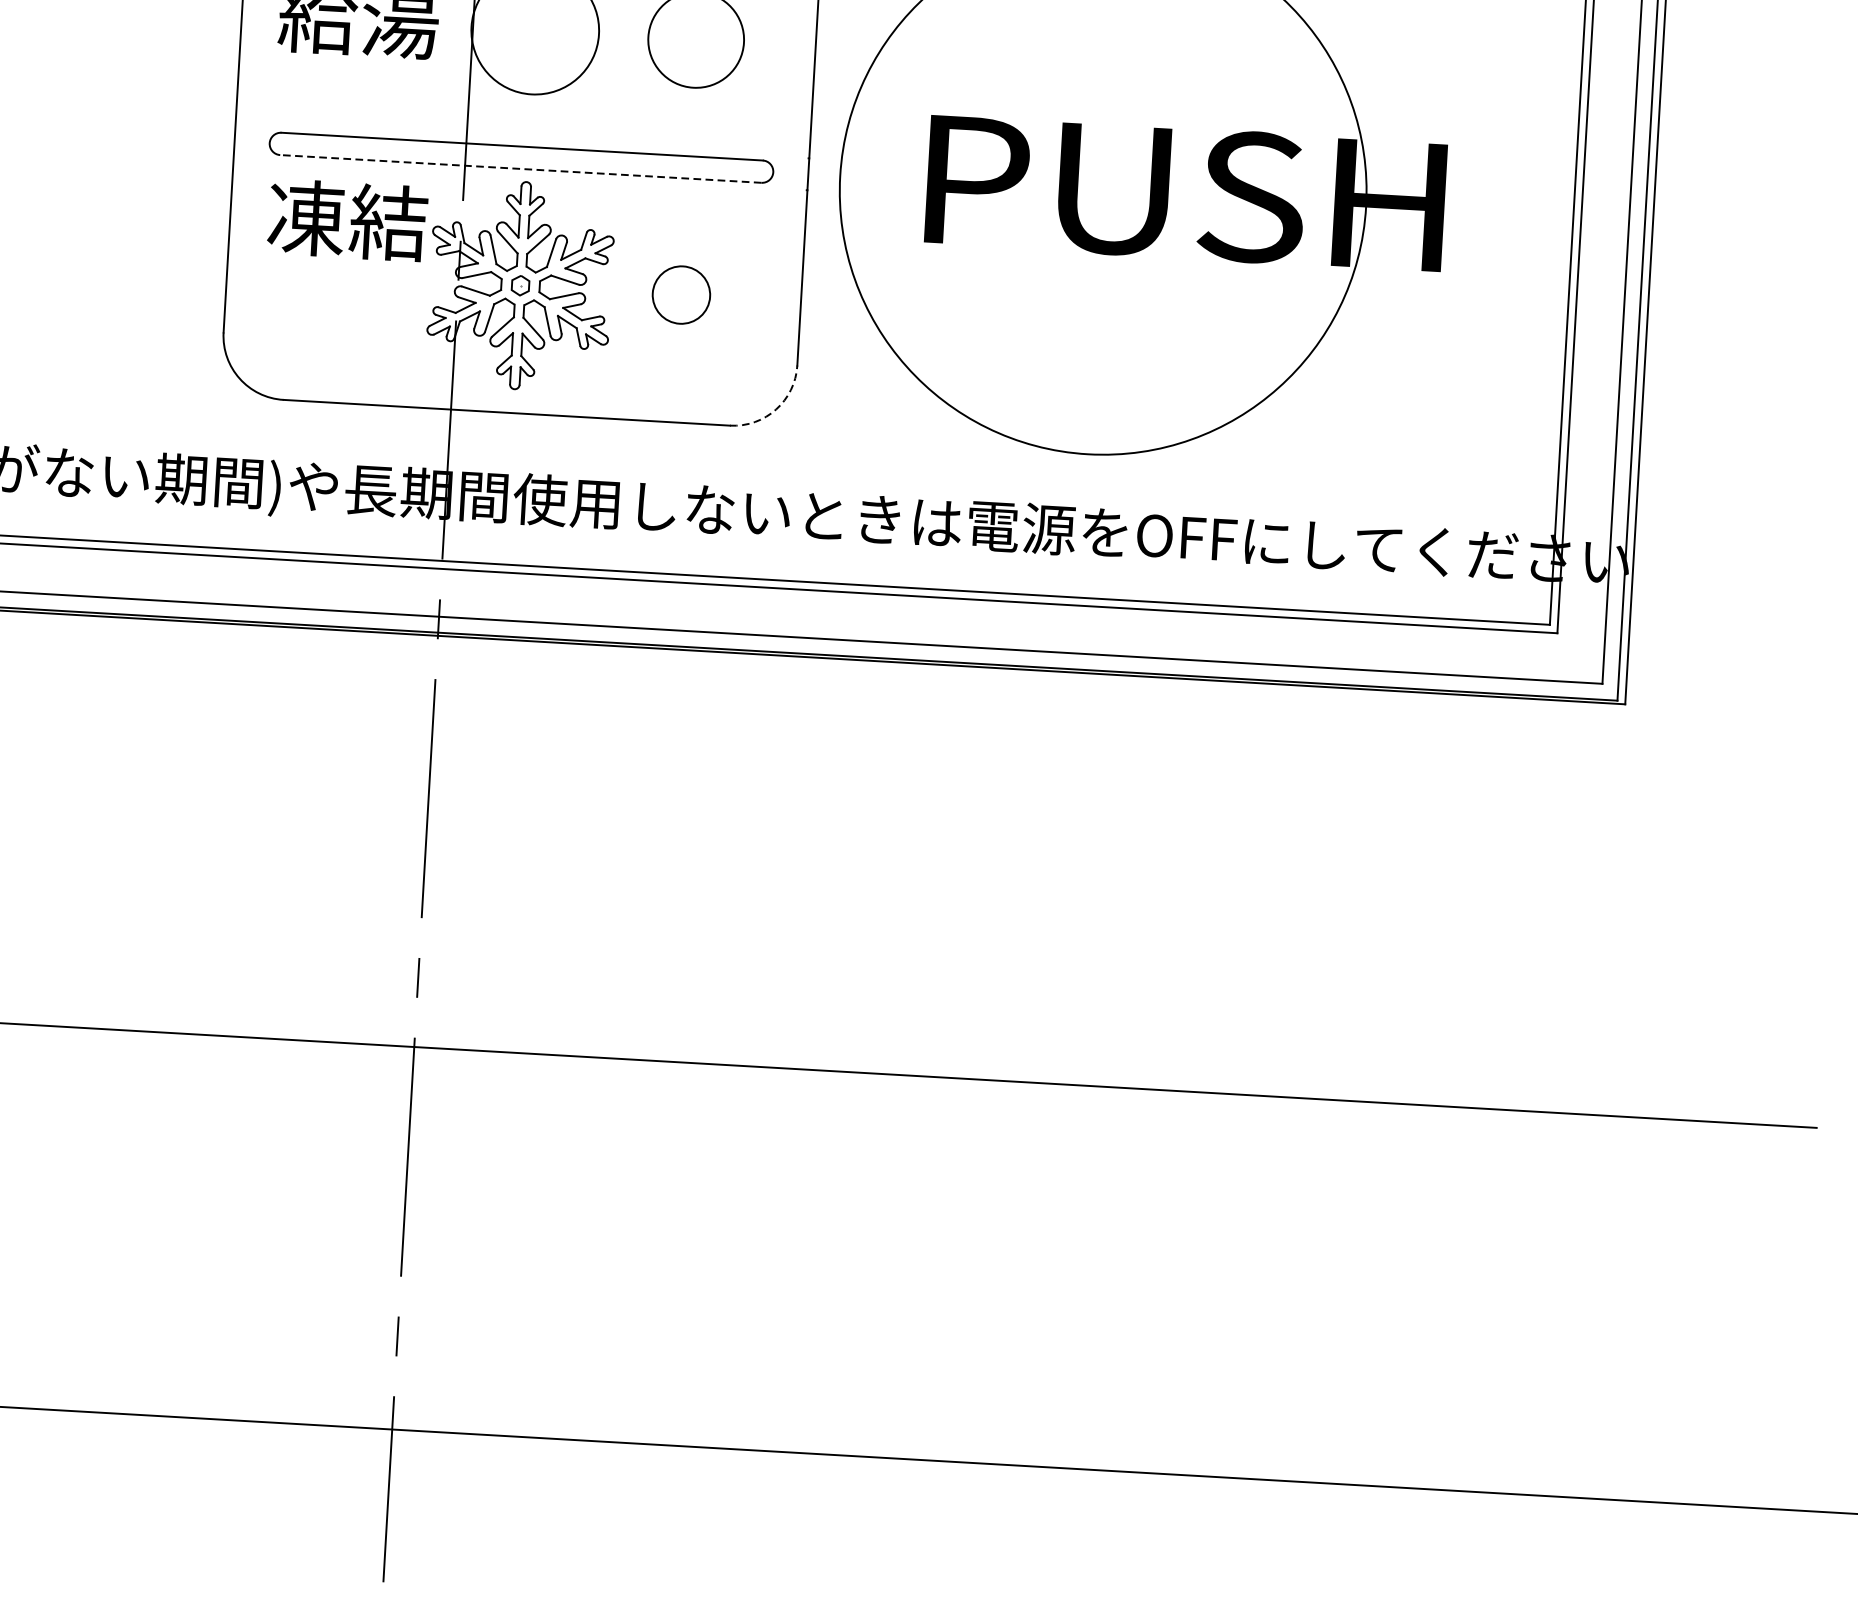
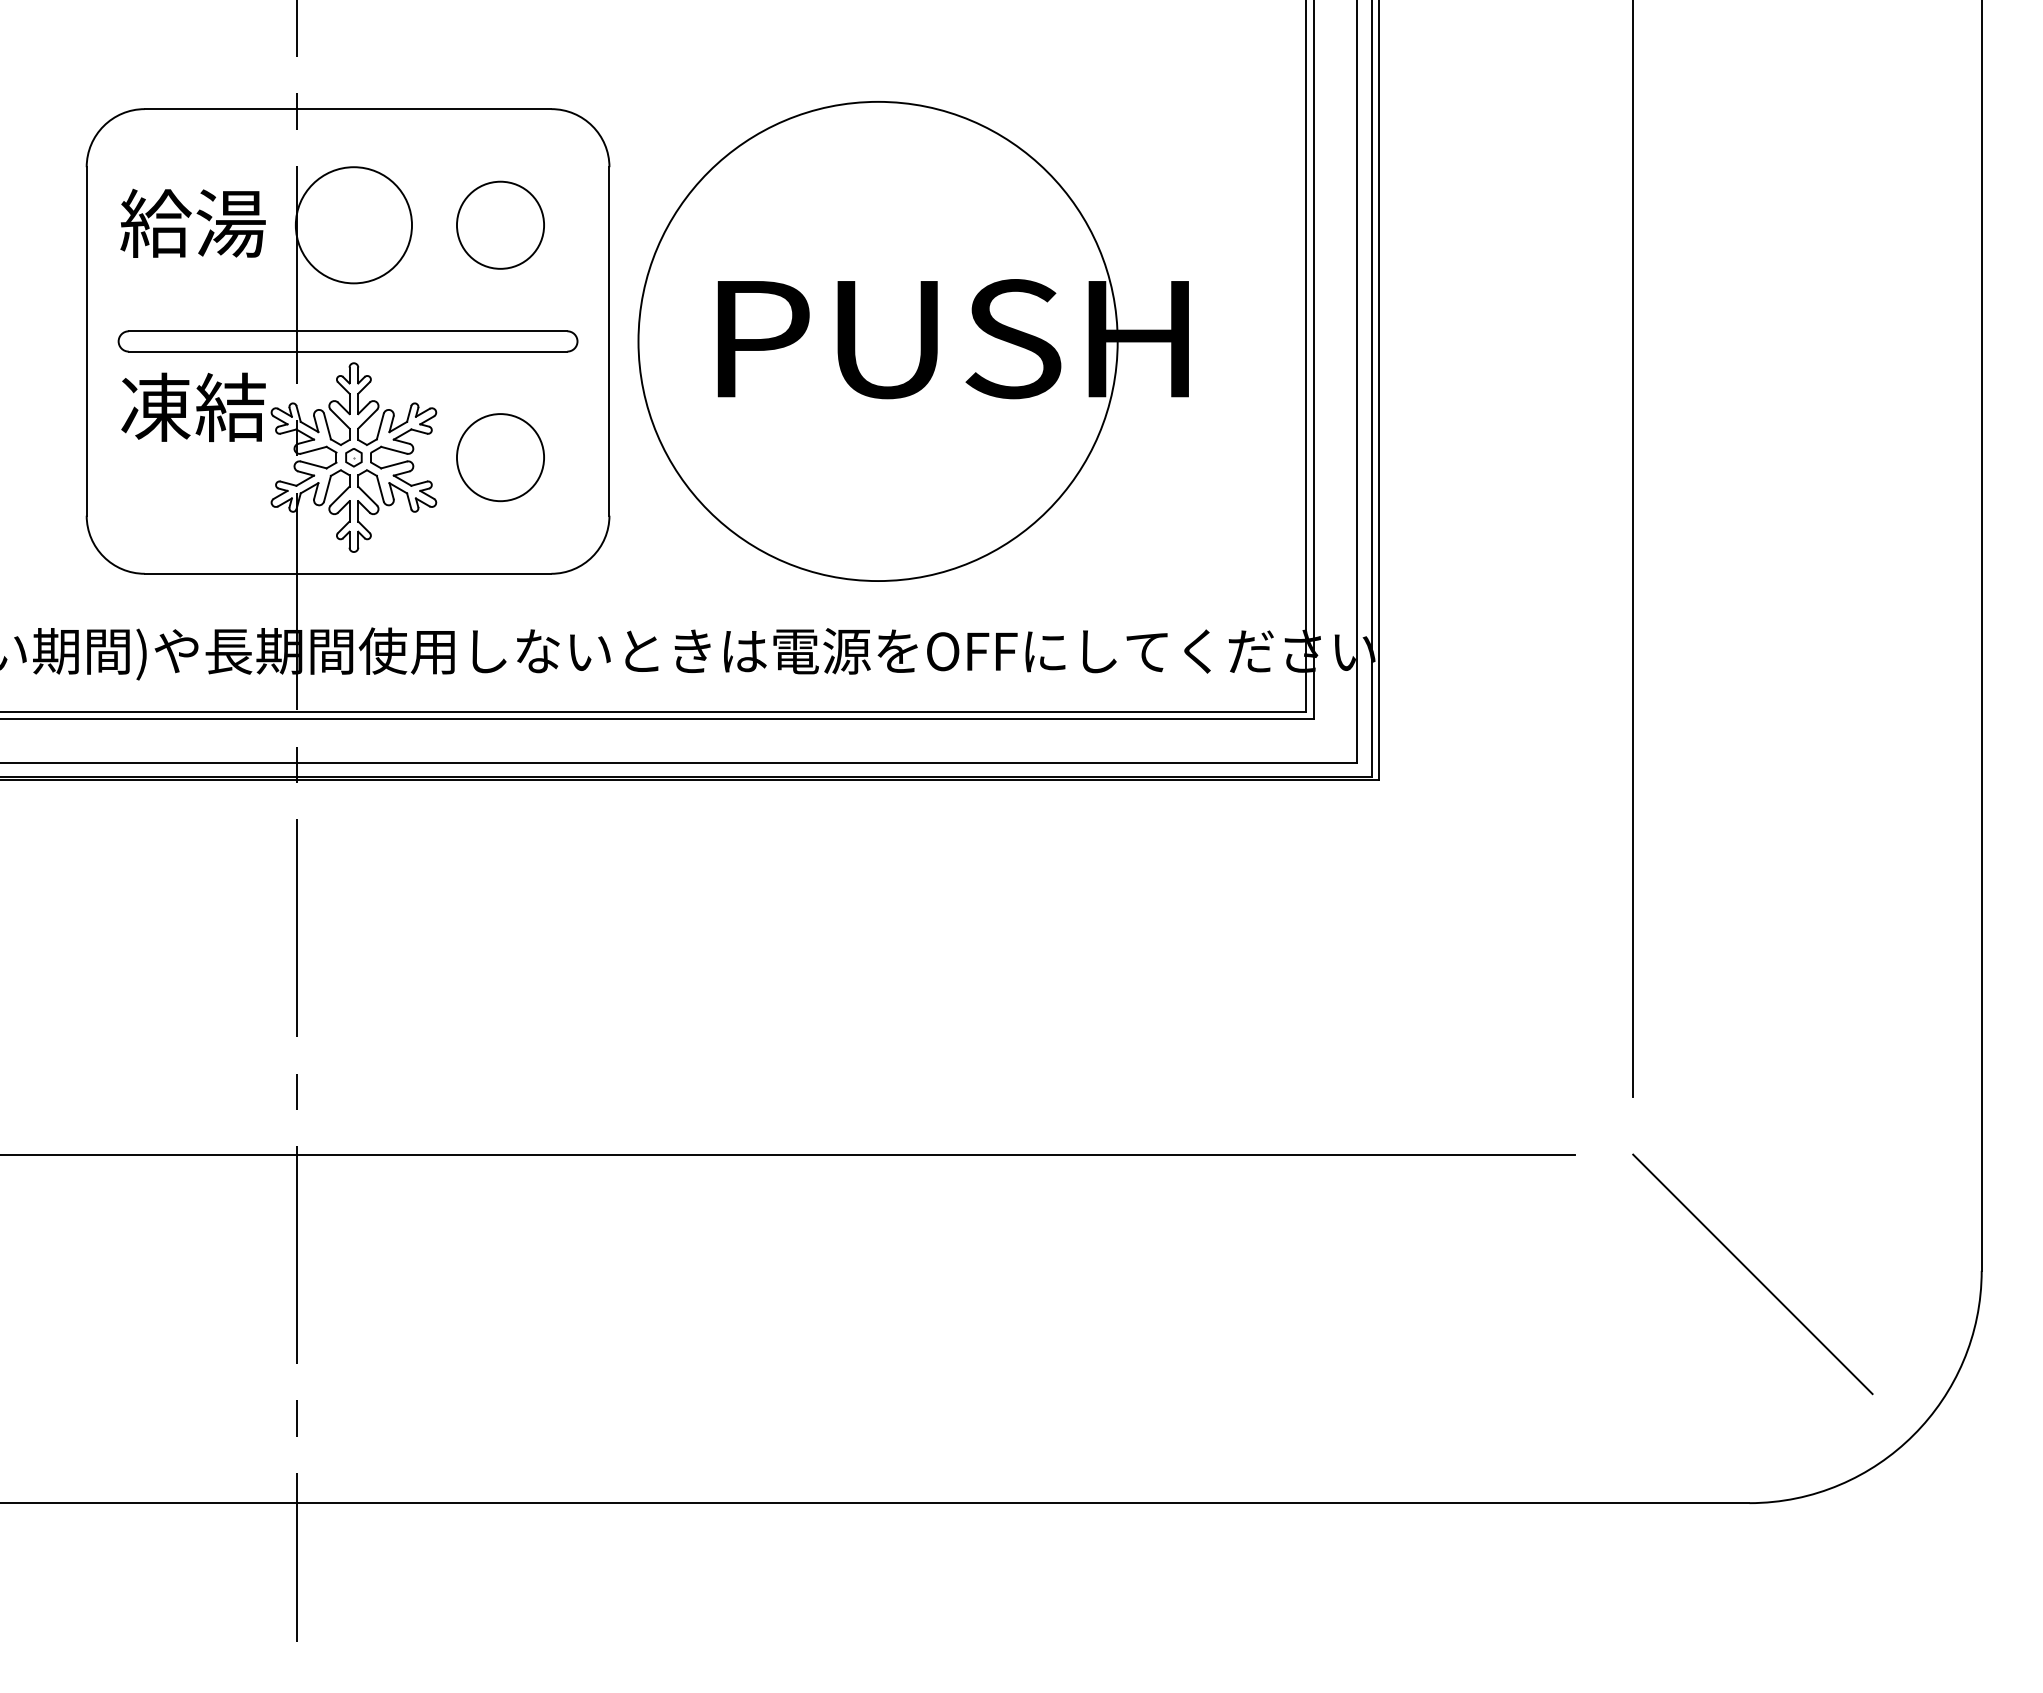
line: (520, 168) -> (347, 351), dashed -> solid
circle: (681, 294) -> (500, 457), size x1.67
arc: (776, 409) -> (592, 556), dashed -> solid

